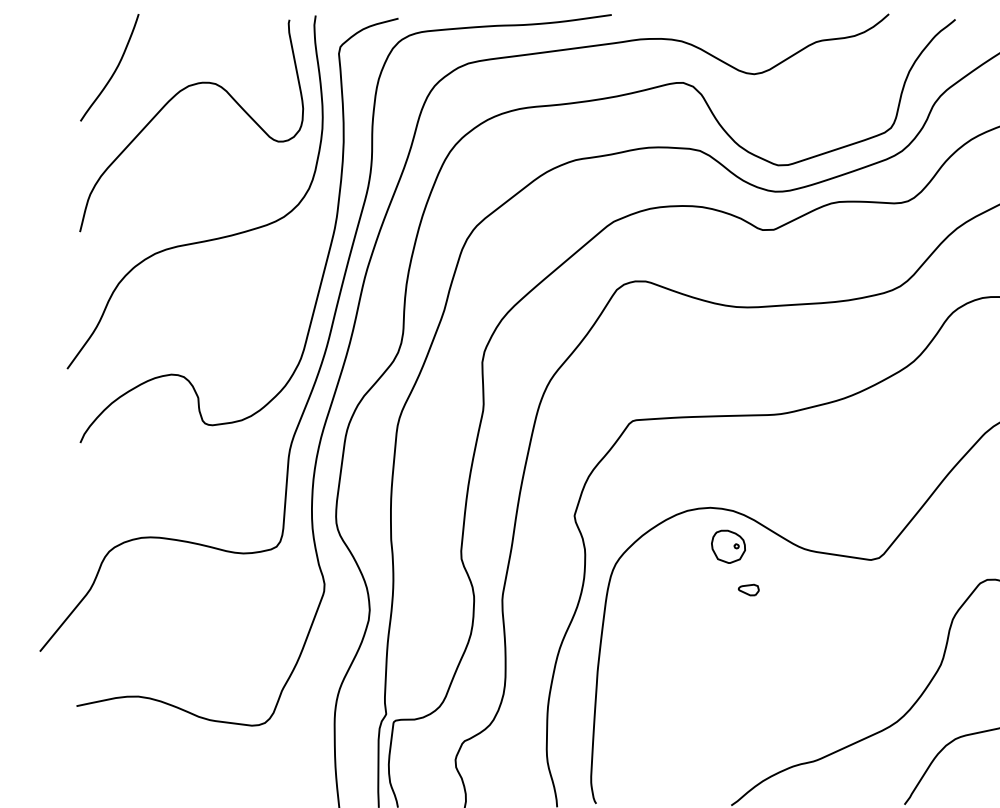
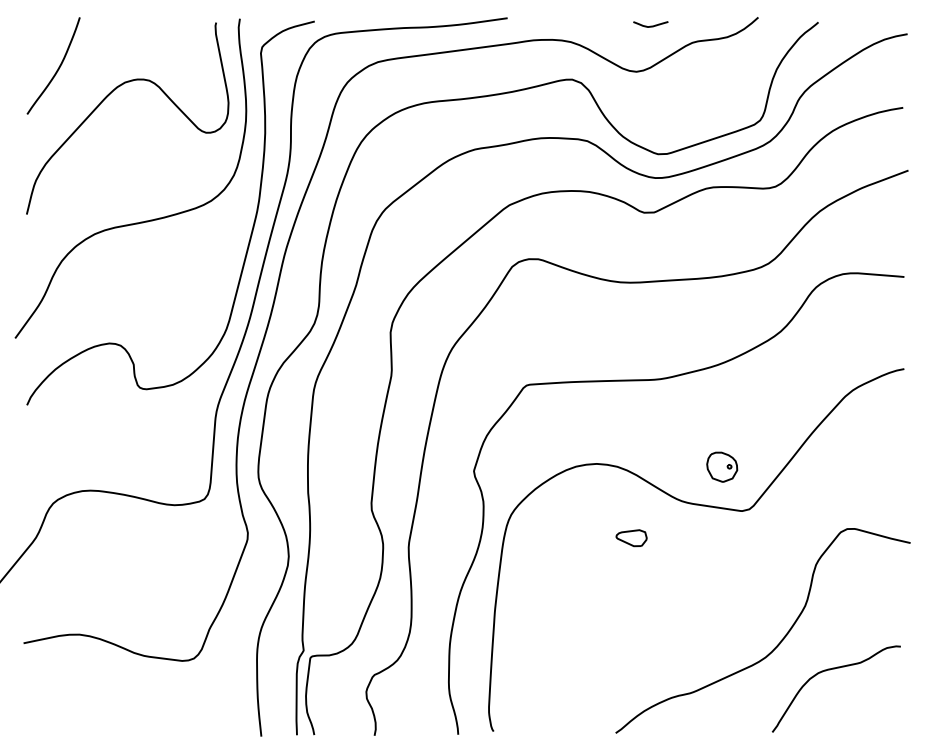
curve: (769, 23) -> (650, 25), added
part: (728, 546) -> (722, 466), moved
part: (748, 590) -> (631, 538), size x1.67

